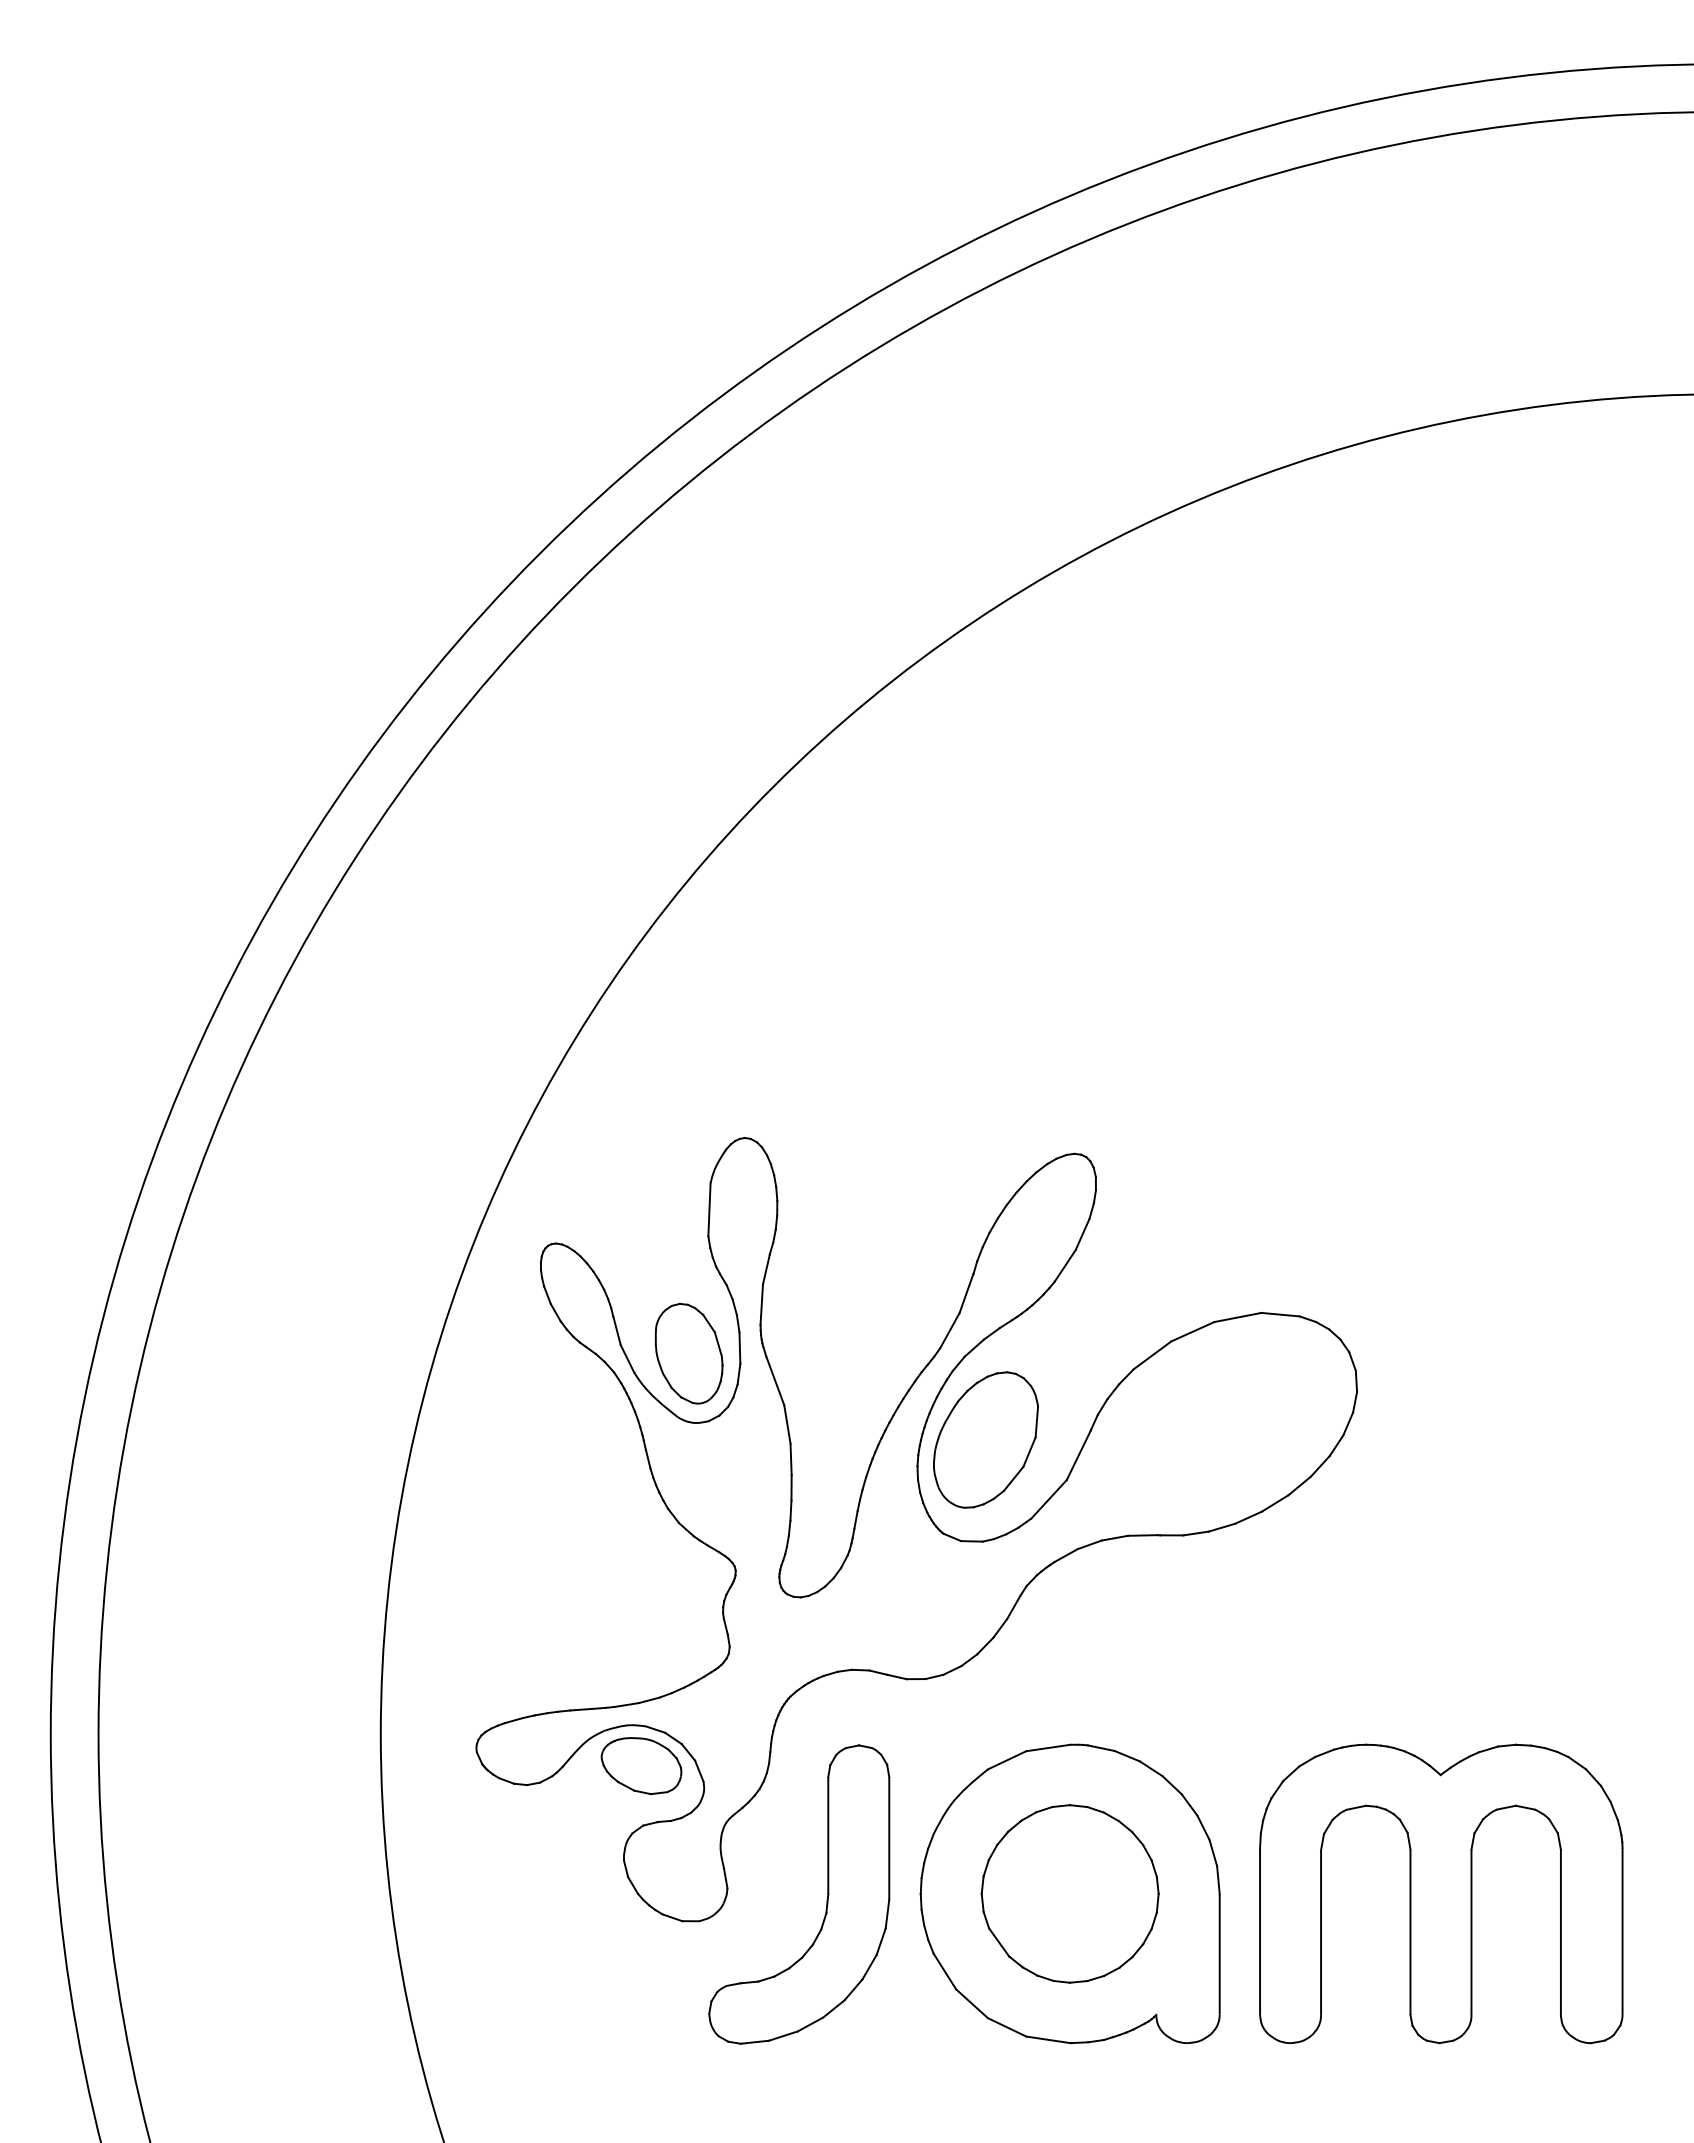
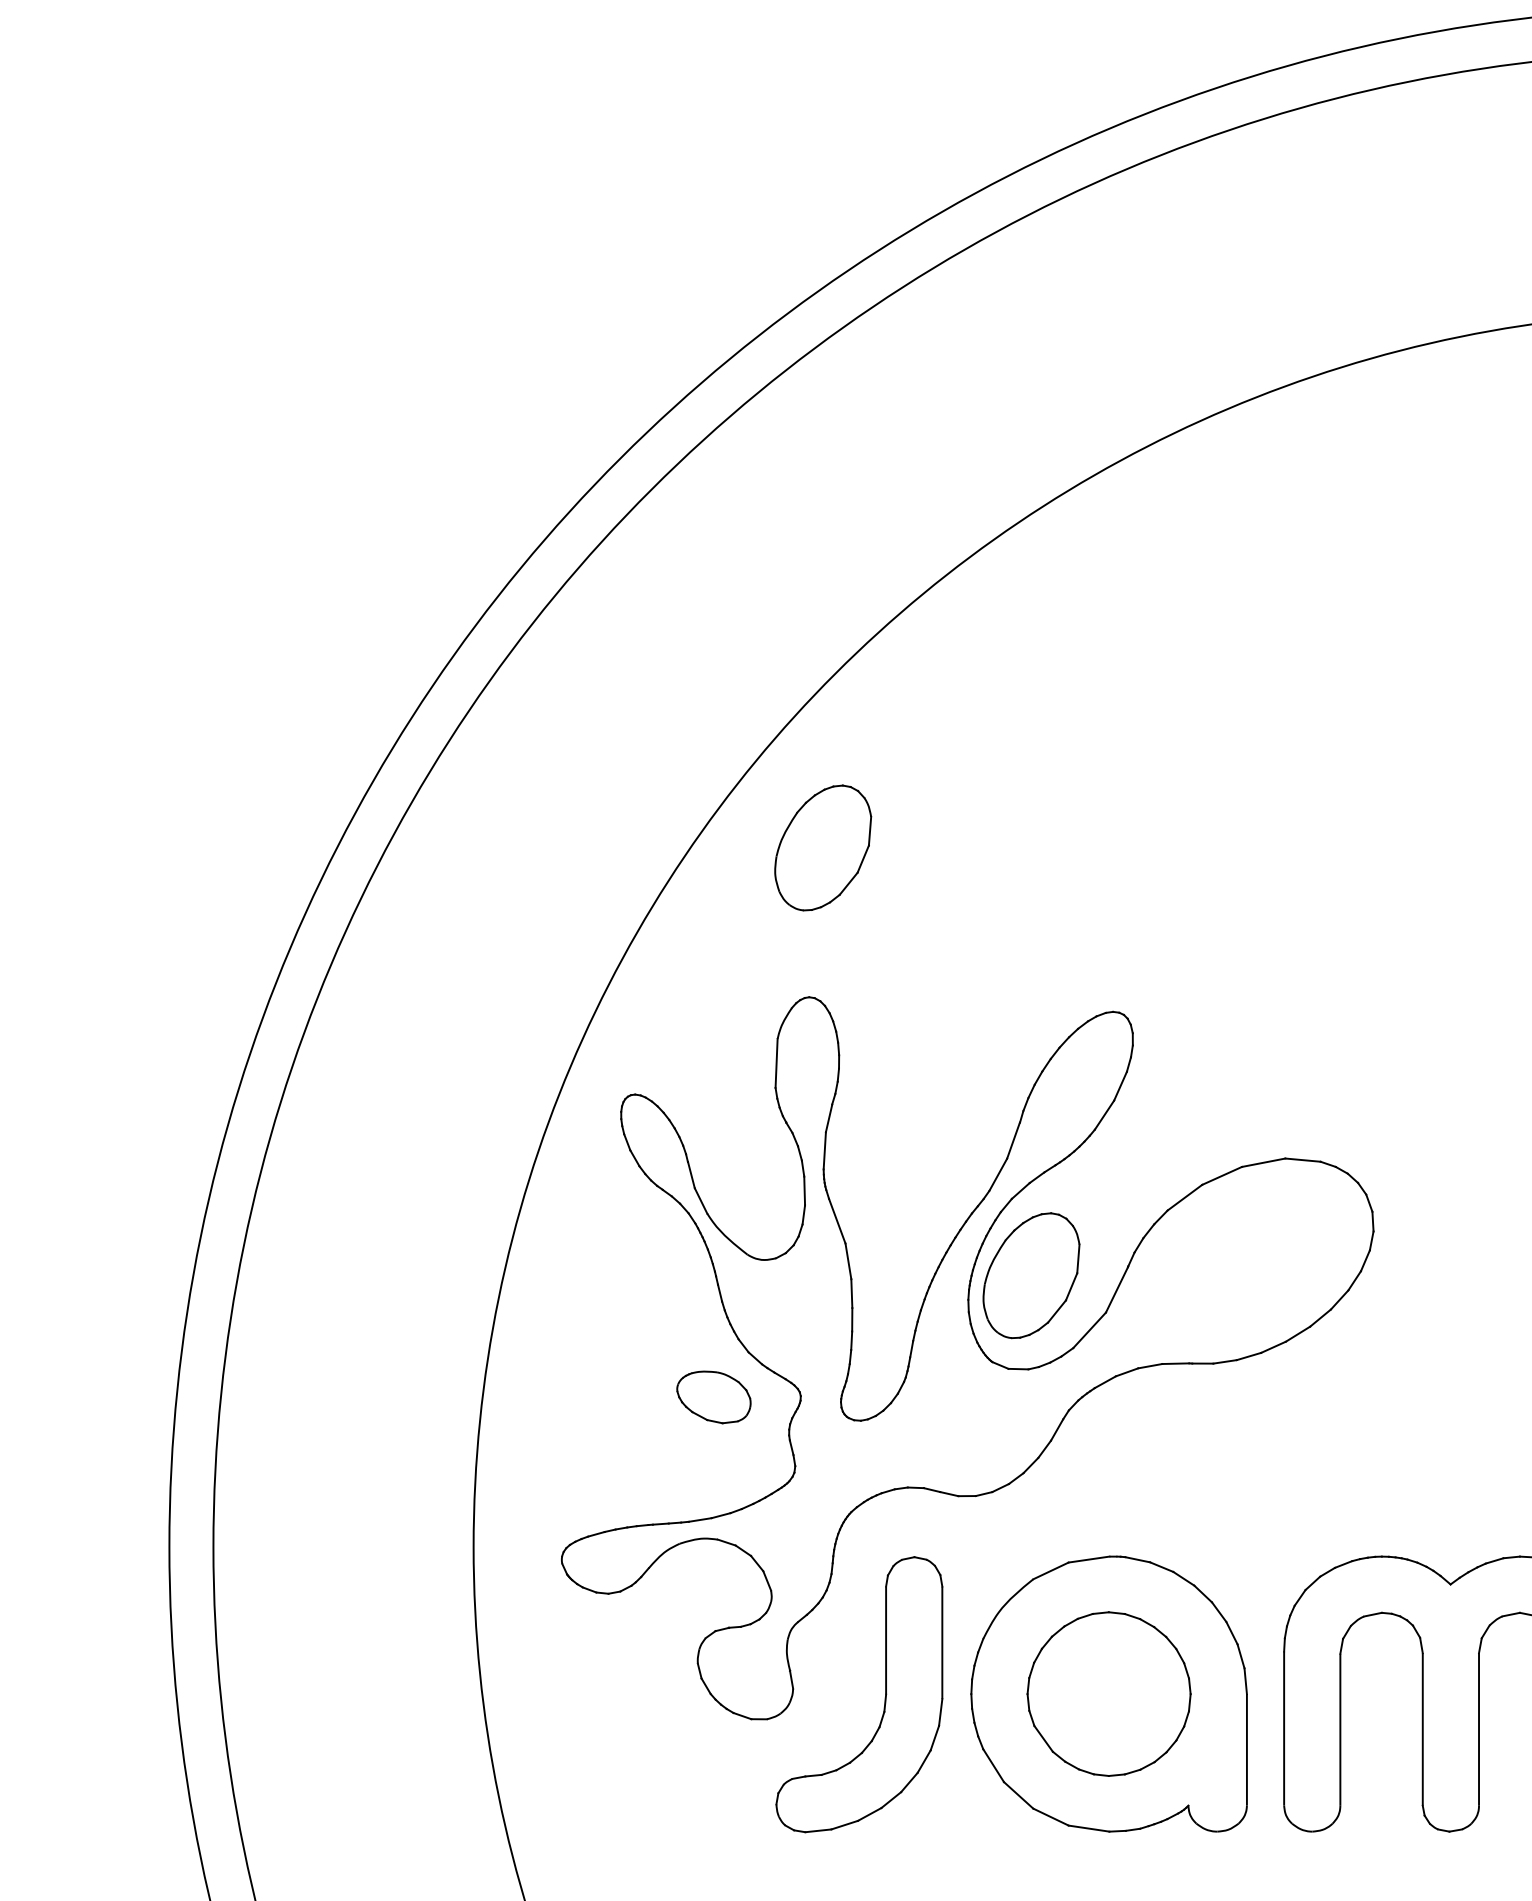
part: (759, 975) -> (822, 847), added
part: (688, 1353) -> (757, 1195), removed
part: (641, 1766) -> (713, 1397), moved

